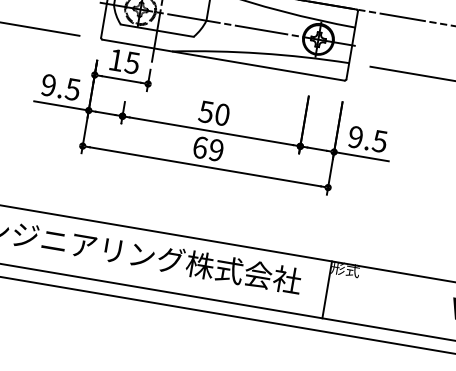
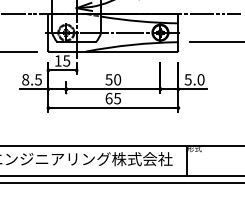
text: (48, 84) -> (25, 79), 9.5 -> 8.5
text: (367, 138) -> (194, 79), 9.5 -> 5.0
text: (216, 150) -> (117, 98), 69 -> 65

